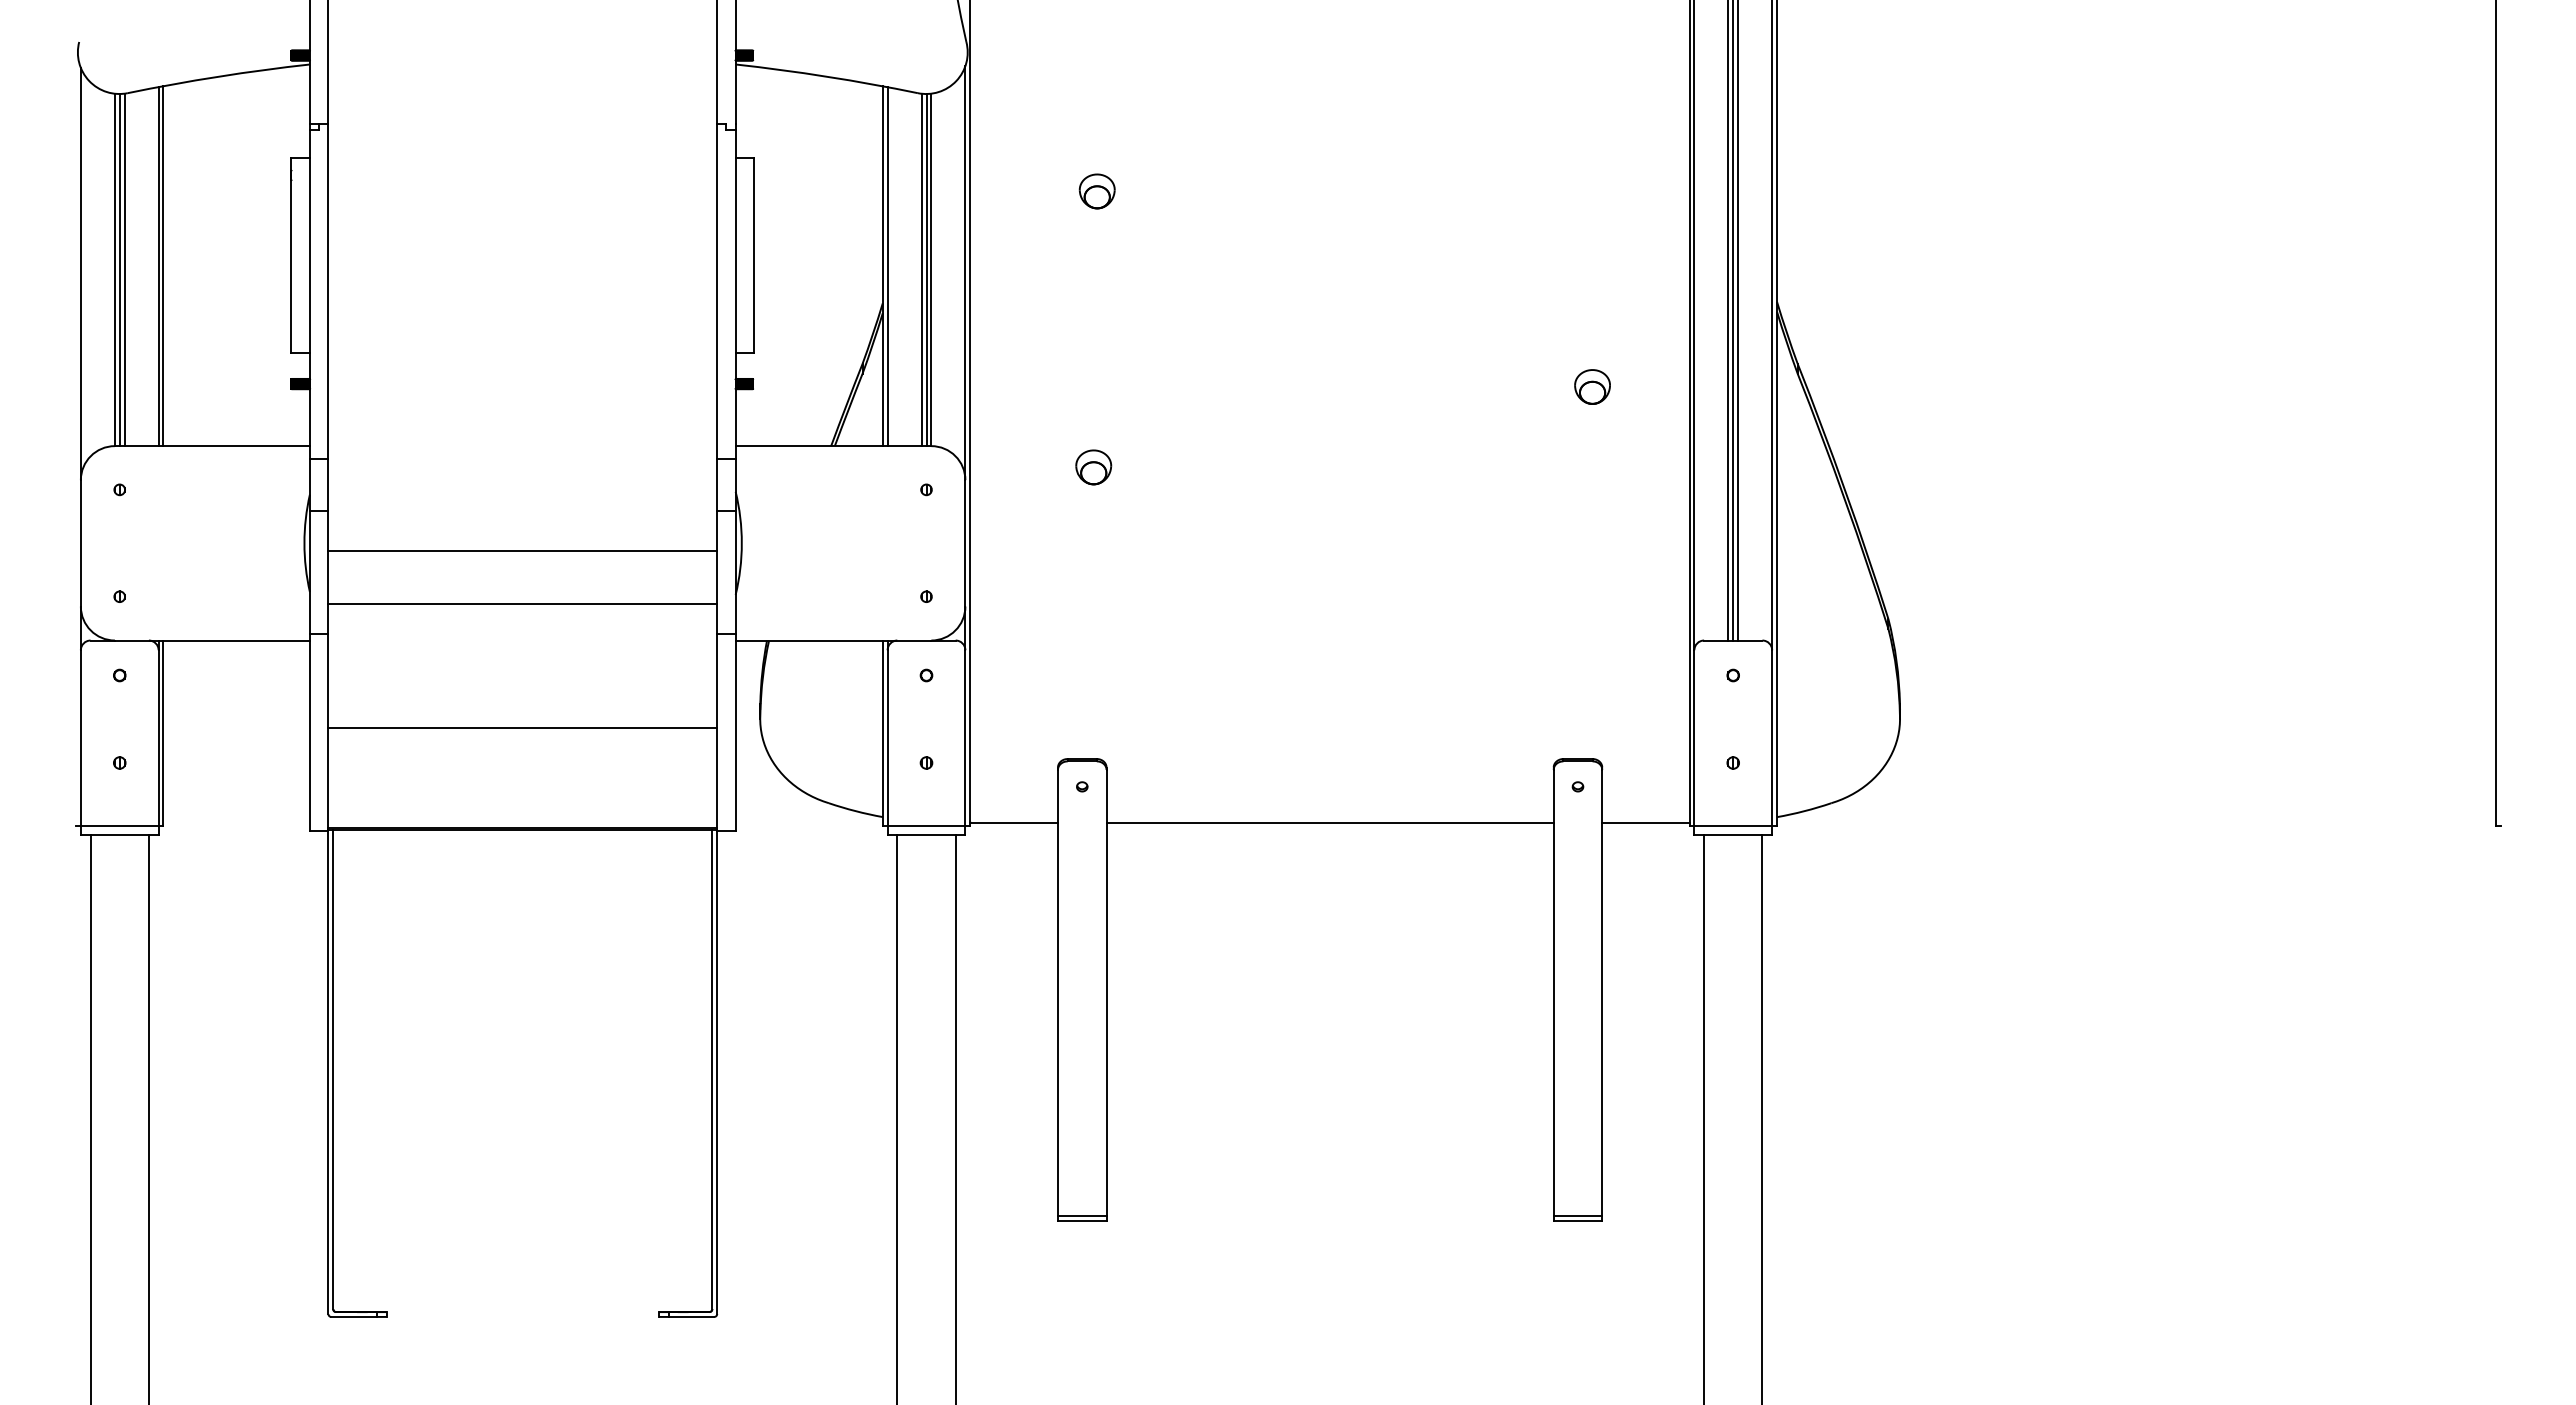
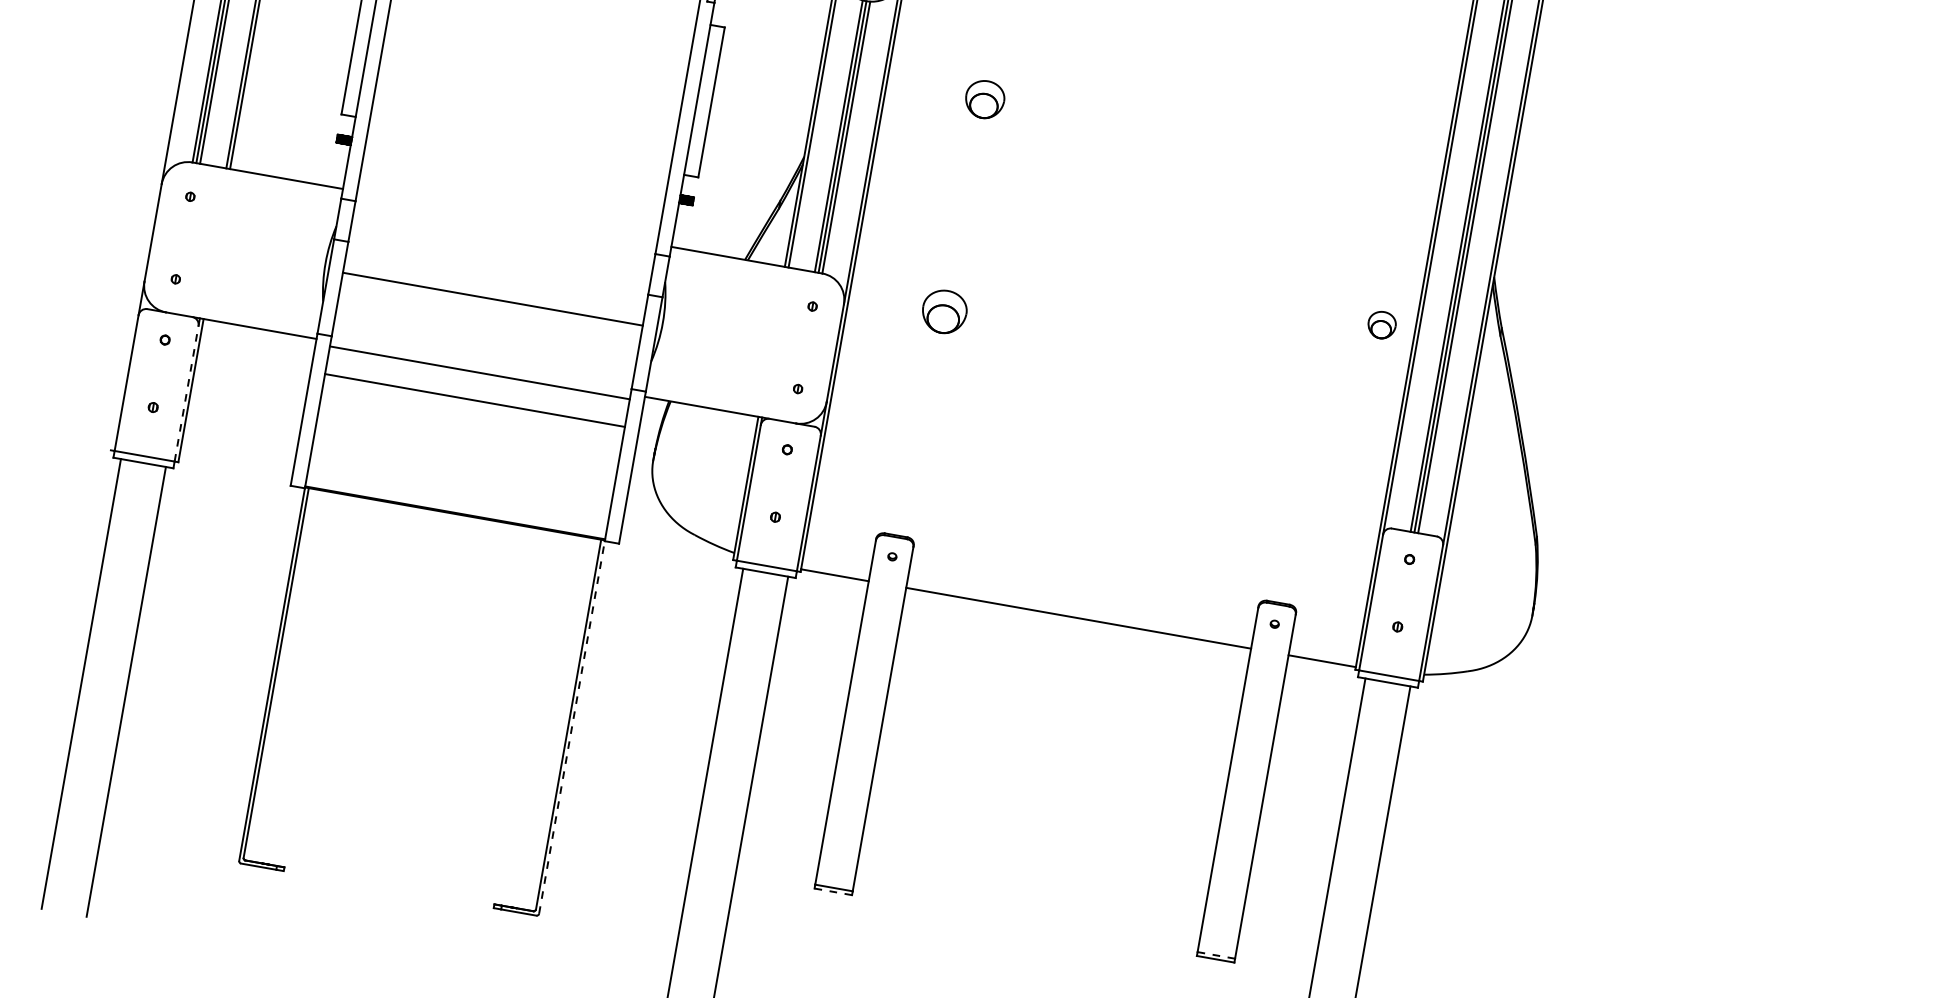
part: (1096, 191) -> (984, 99), size x1.4
part: (1592, 386) -> (1382, 324), moved
part: (1093, 467) -> (944, 312), size x1.6
line: (522, 603) -> (479, 372), moved
line: (522, 727) -> (474, 400), moved
line: (158, 738) -> (186, 393), solid -> dashed
line: (717, 1072) -> (572, 727), solid -> dashed
line: (1577, 1216) -> (1215, 955), solid -> dashed
line: (1082, 1221) -> (833, 892), solid -> dashed

